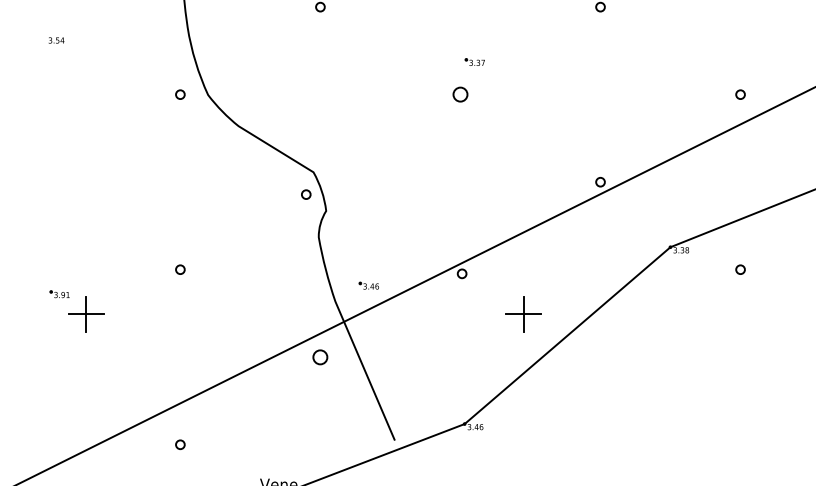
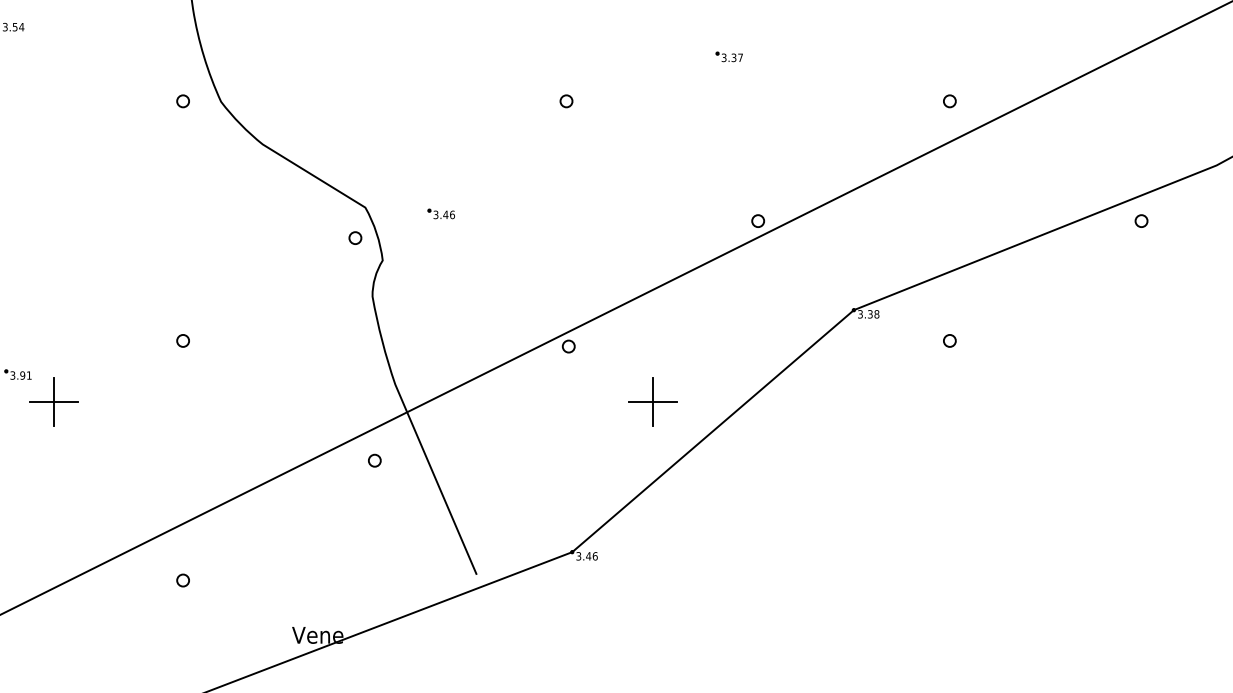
part: (474, 61) -> (728, 56), moved
part: (460, 94) -> (566, 101), size x0.62
part: (368, 285) -> (440, 213), moved
part: (320, 357) -> (374, 460), size x0.62

